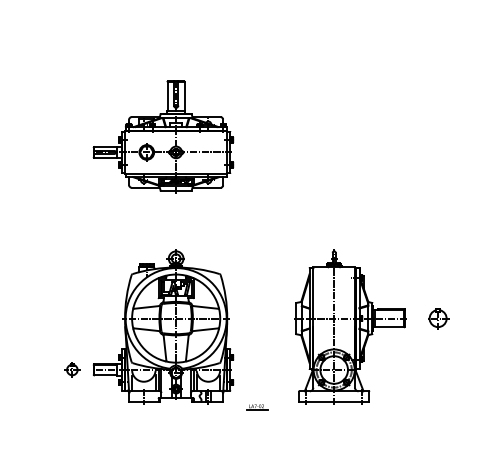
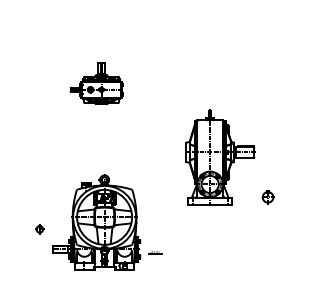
part: (163, 136) -> (96, 83), size x0.6
part: (163, 326) -> (96, 222), moved
part: (350, 326) -> (220, 157), moved

